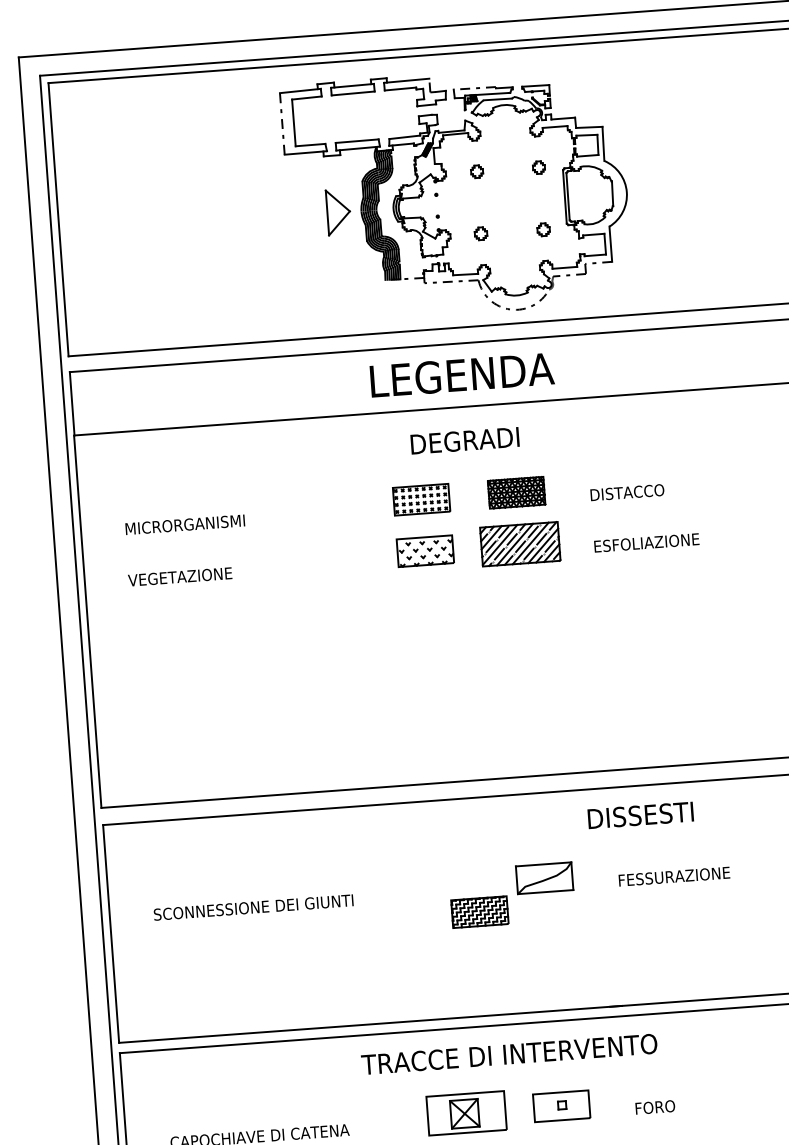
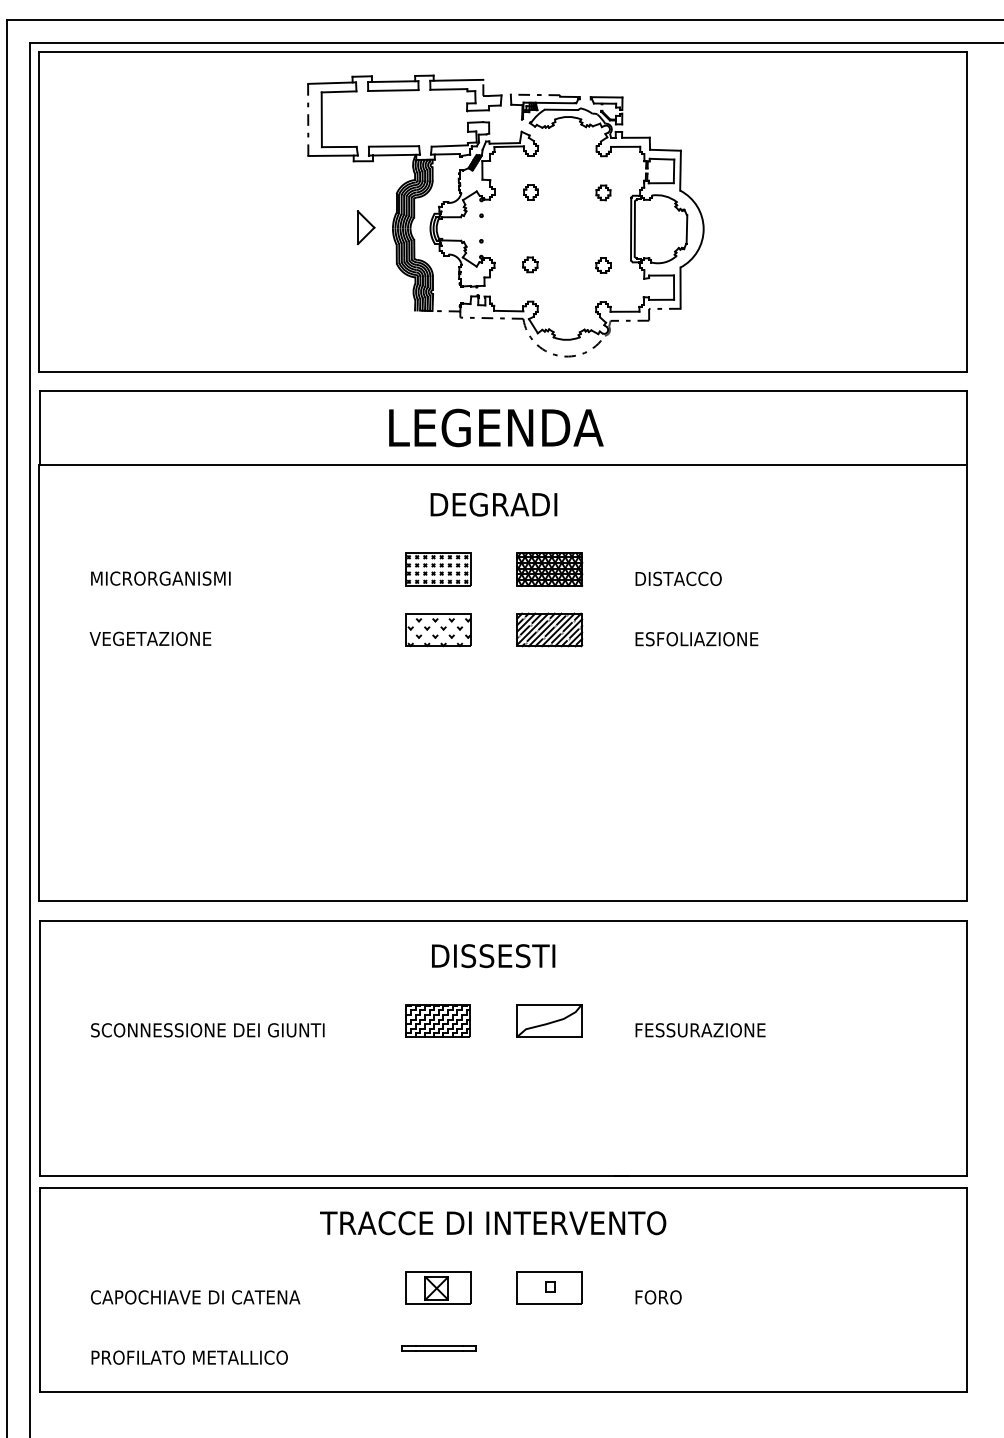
part: (337, 212) -> (365, 227), size x0.62
part: (520, 543) -> (549, 629), size x0.71
text: (640, 815) -> (493, 956), moved
part: (479, 911) -> (437, 1020), moved
part: (466, 1112) -> (438, 1287), size x0.71

